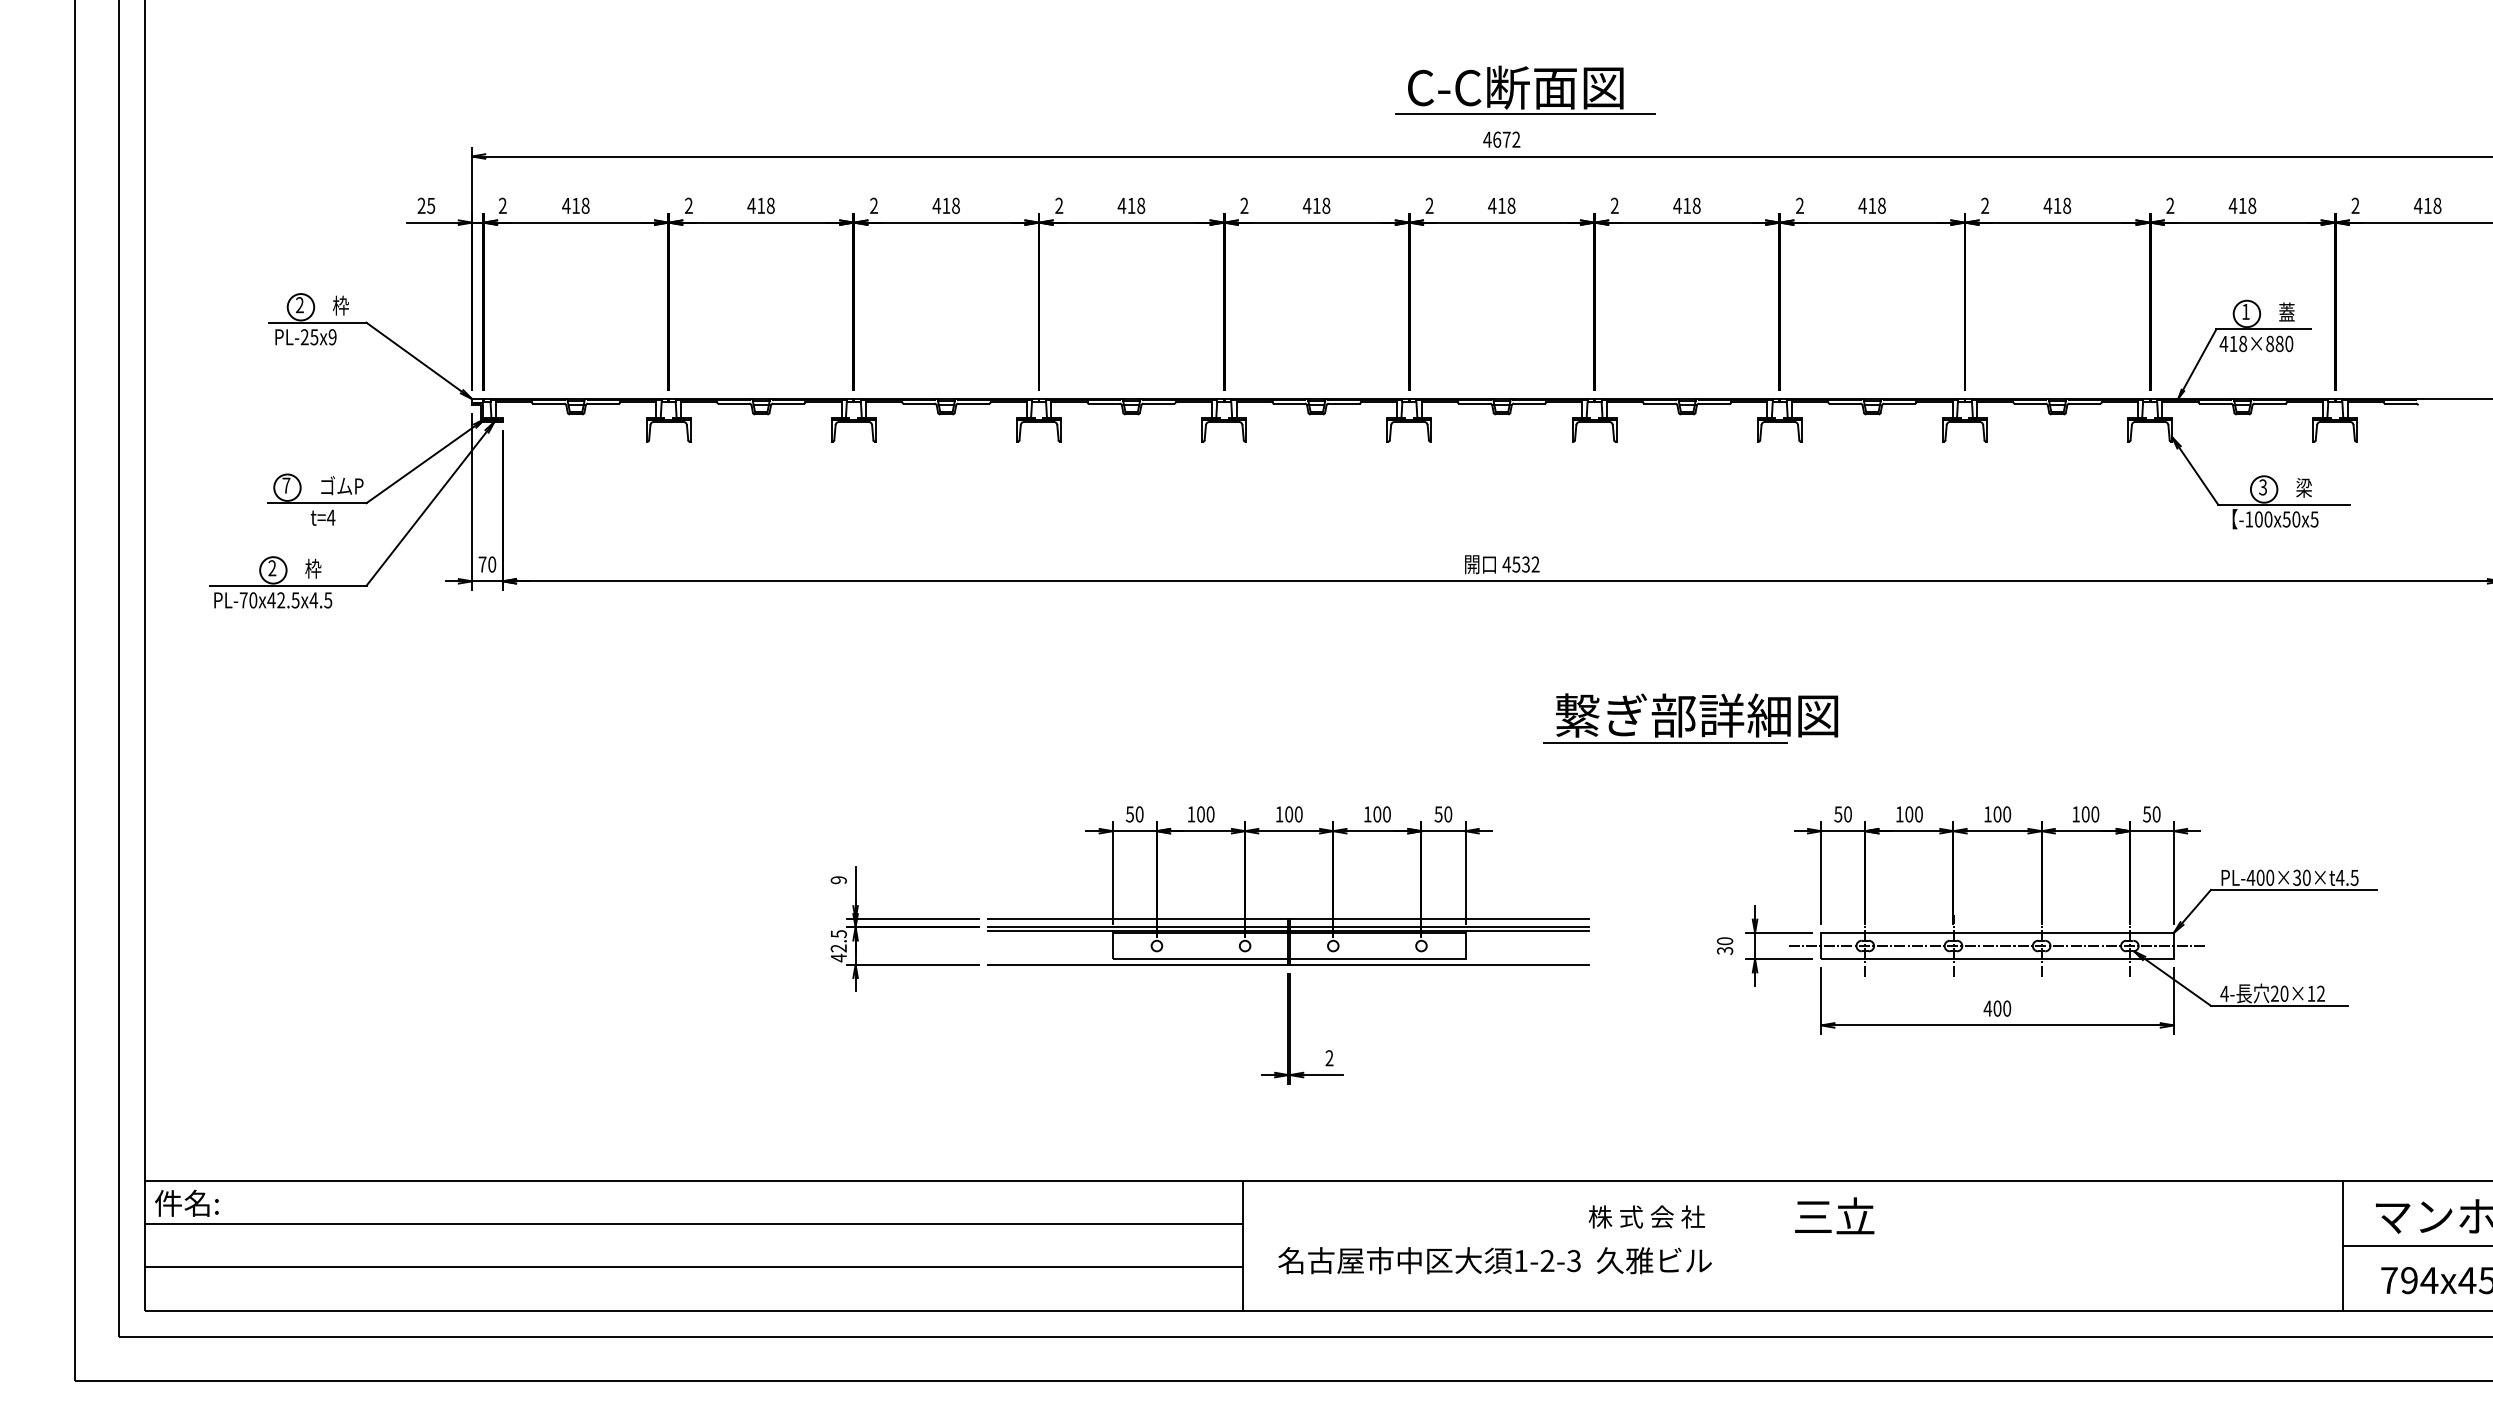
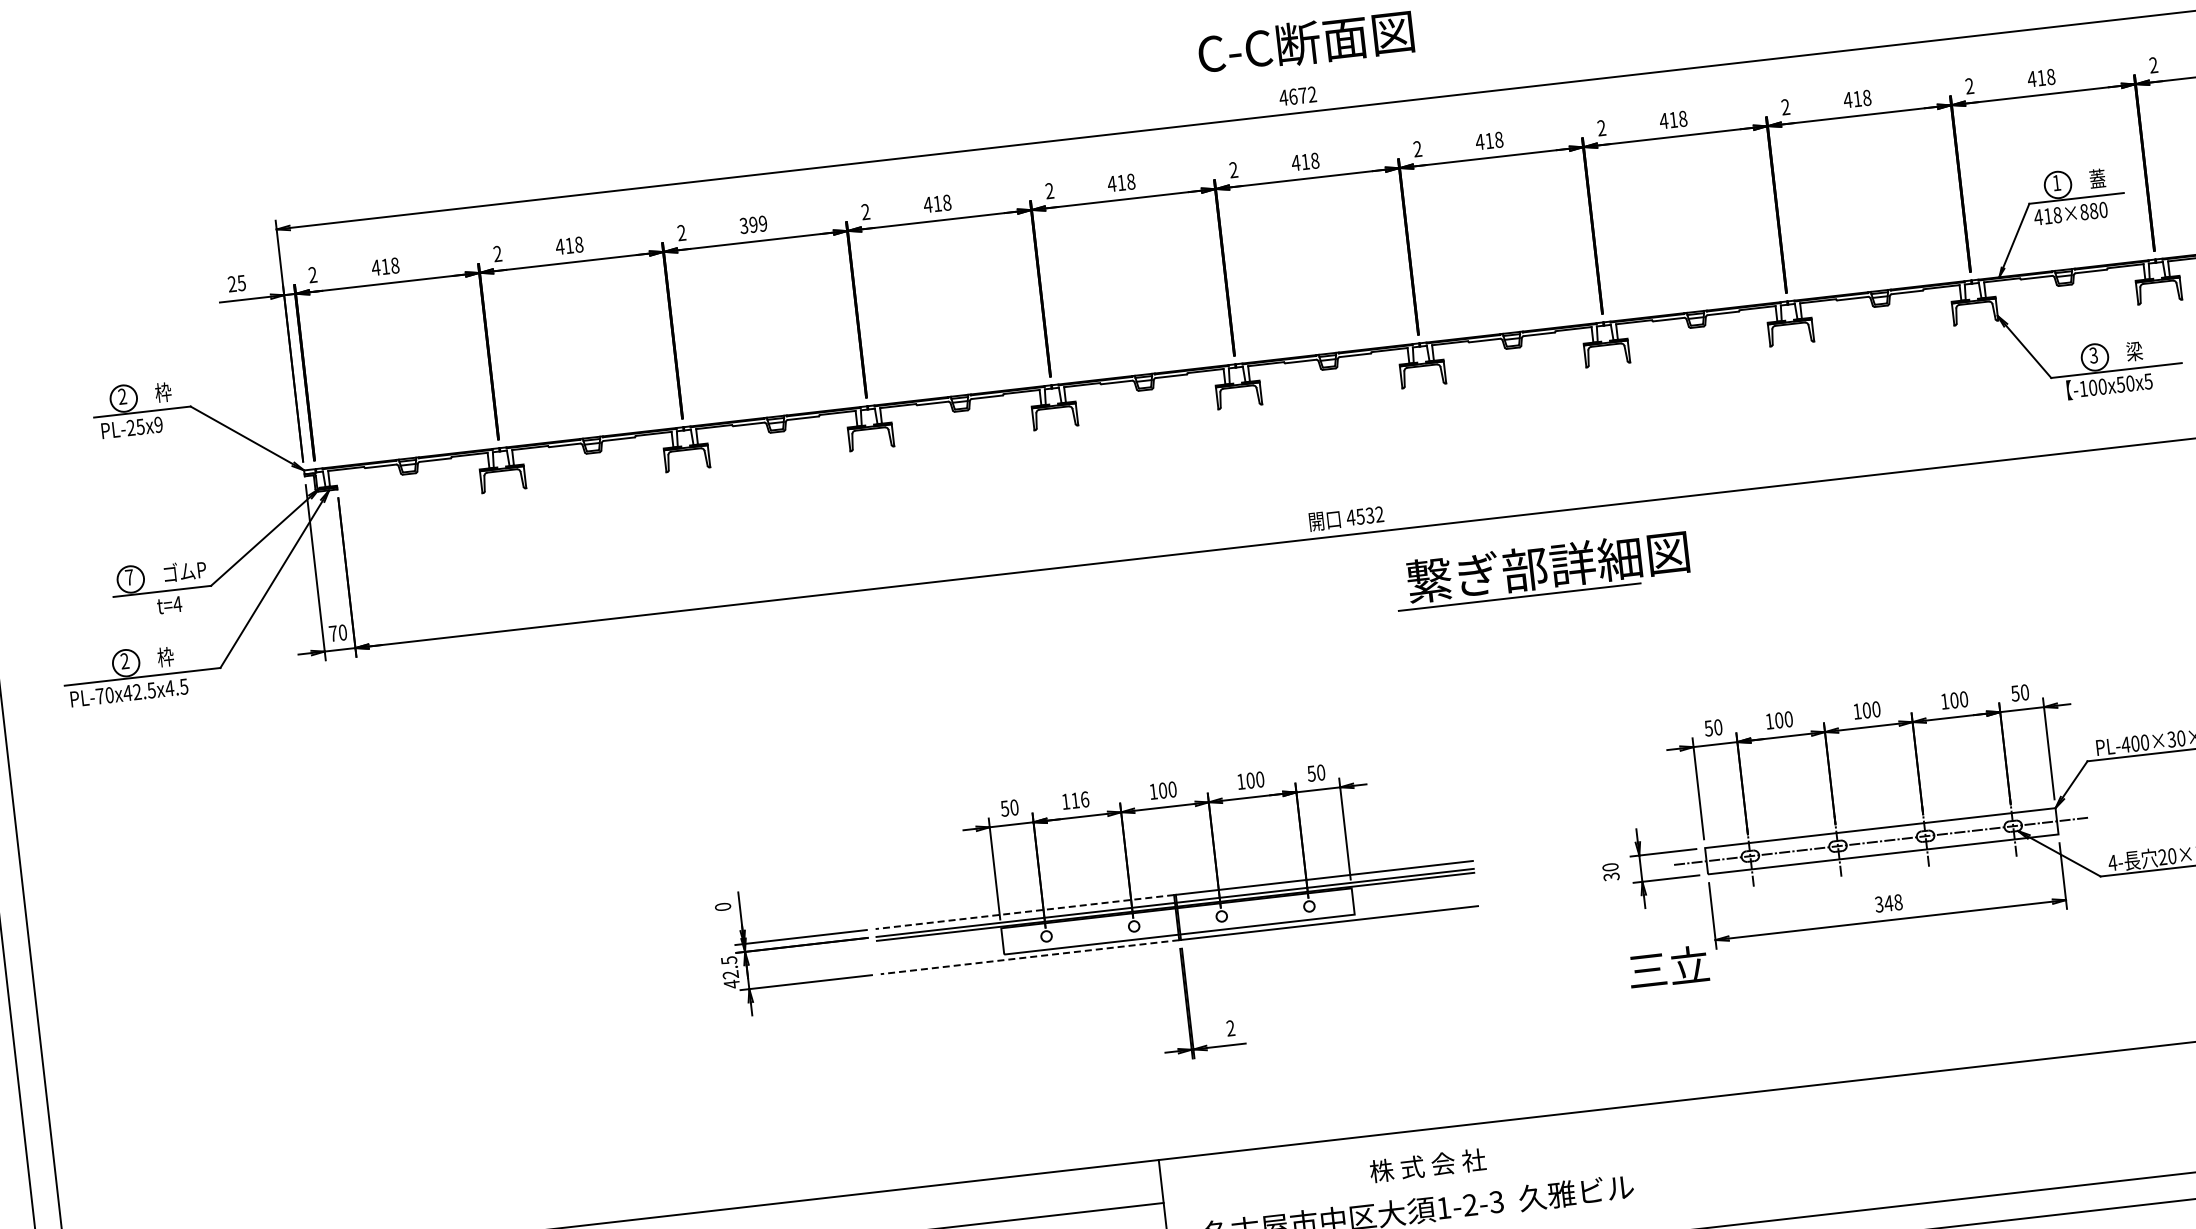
line: (1524, 114) -> (1317, 68), removed
text: (945, 205) -> (752, 224), 418 -> 399
part: (1690, 718) -> (1541, 570), moved
text: (1205, 814) -> (1079, 800), 100 -> 116
text: (838, 880) -> (722, 907), 9 -> 0
line: (1137, 919) -> (1024, 912), solid -> dashed
line: (1137, 964) -> (1029, 956), solid -> dashed
text: (1997, 1008) -> (1888, 903), 400 -> 348
text: (1834, 1215) -> (1668, 966), moved
text: (1646, 1216) -> (1427, 1165), moved

